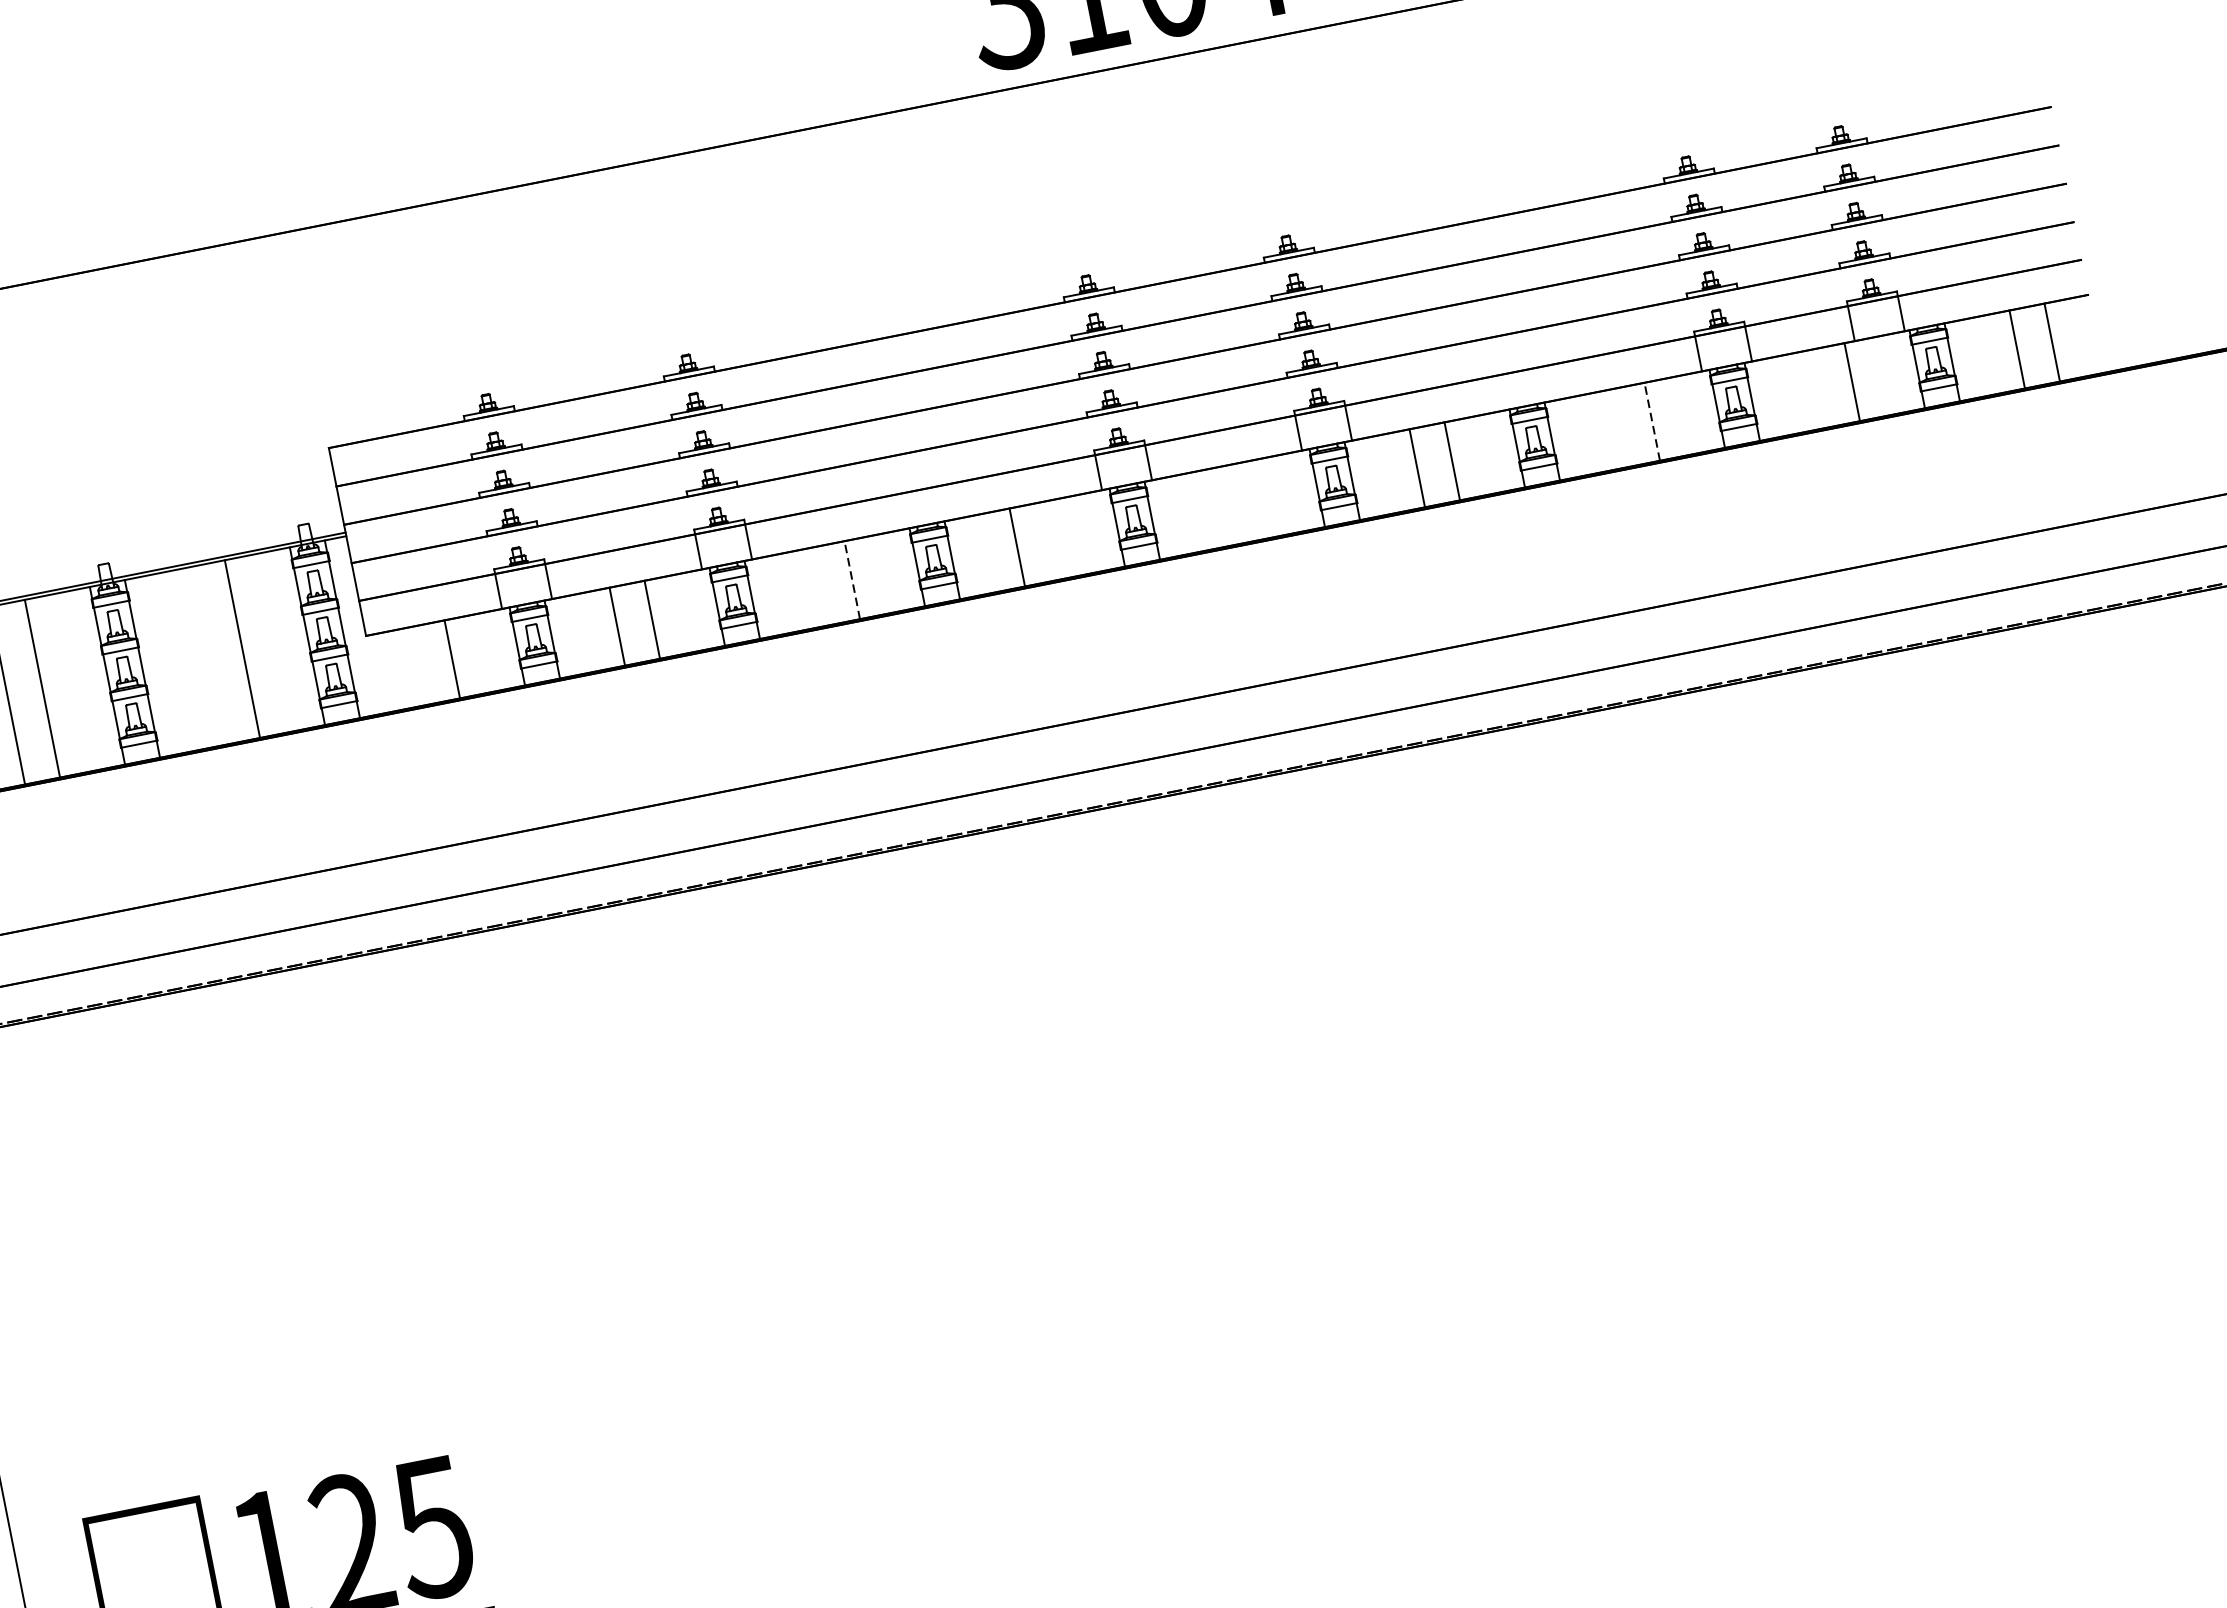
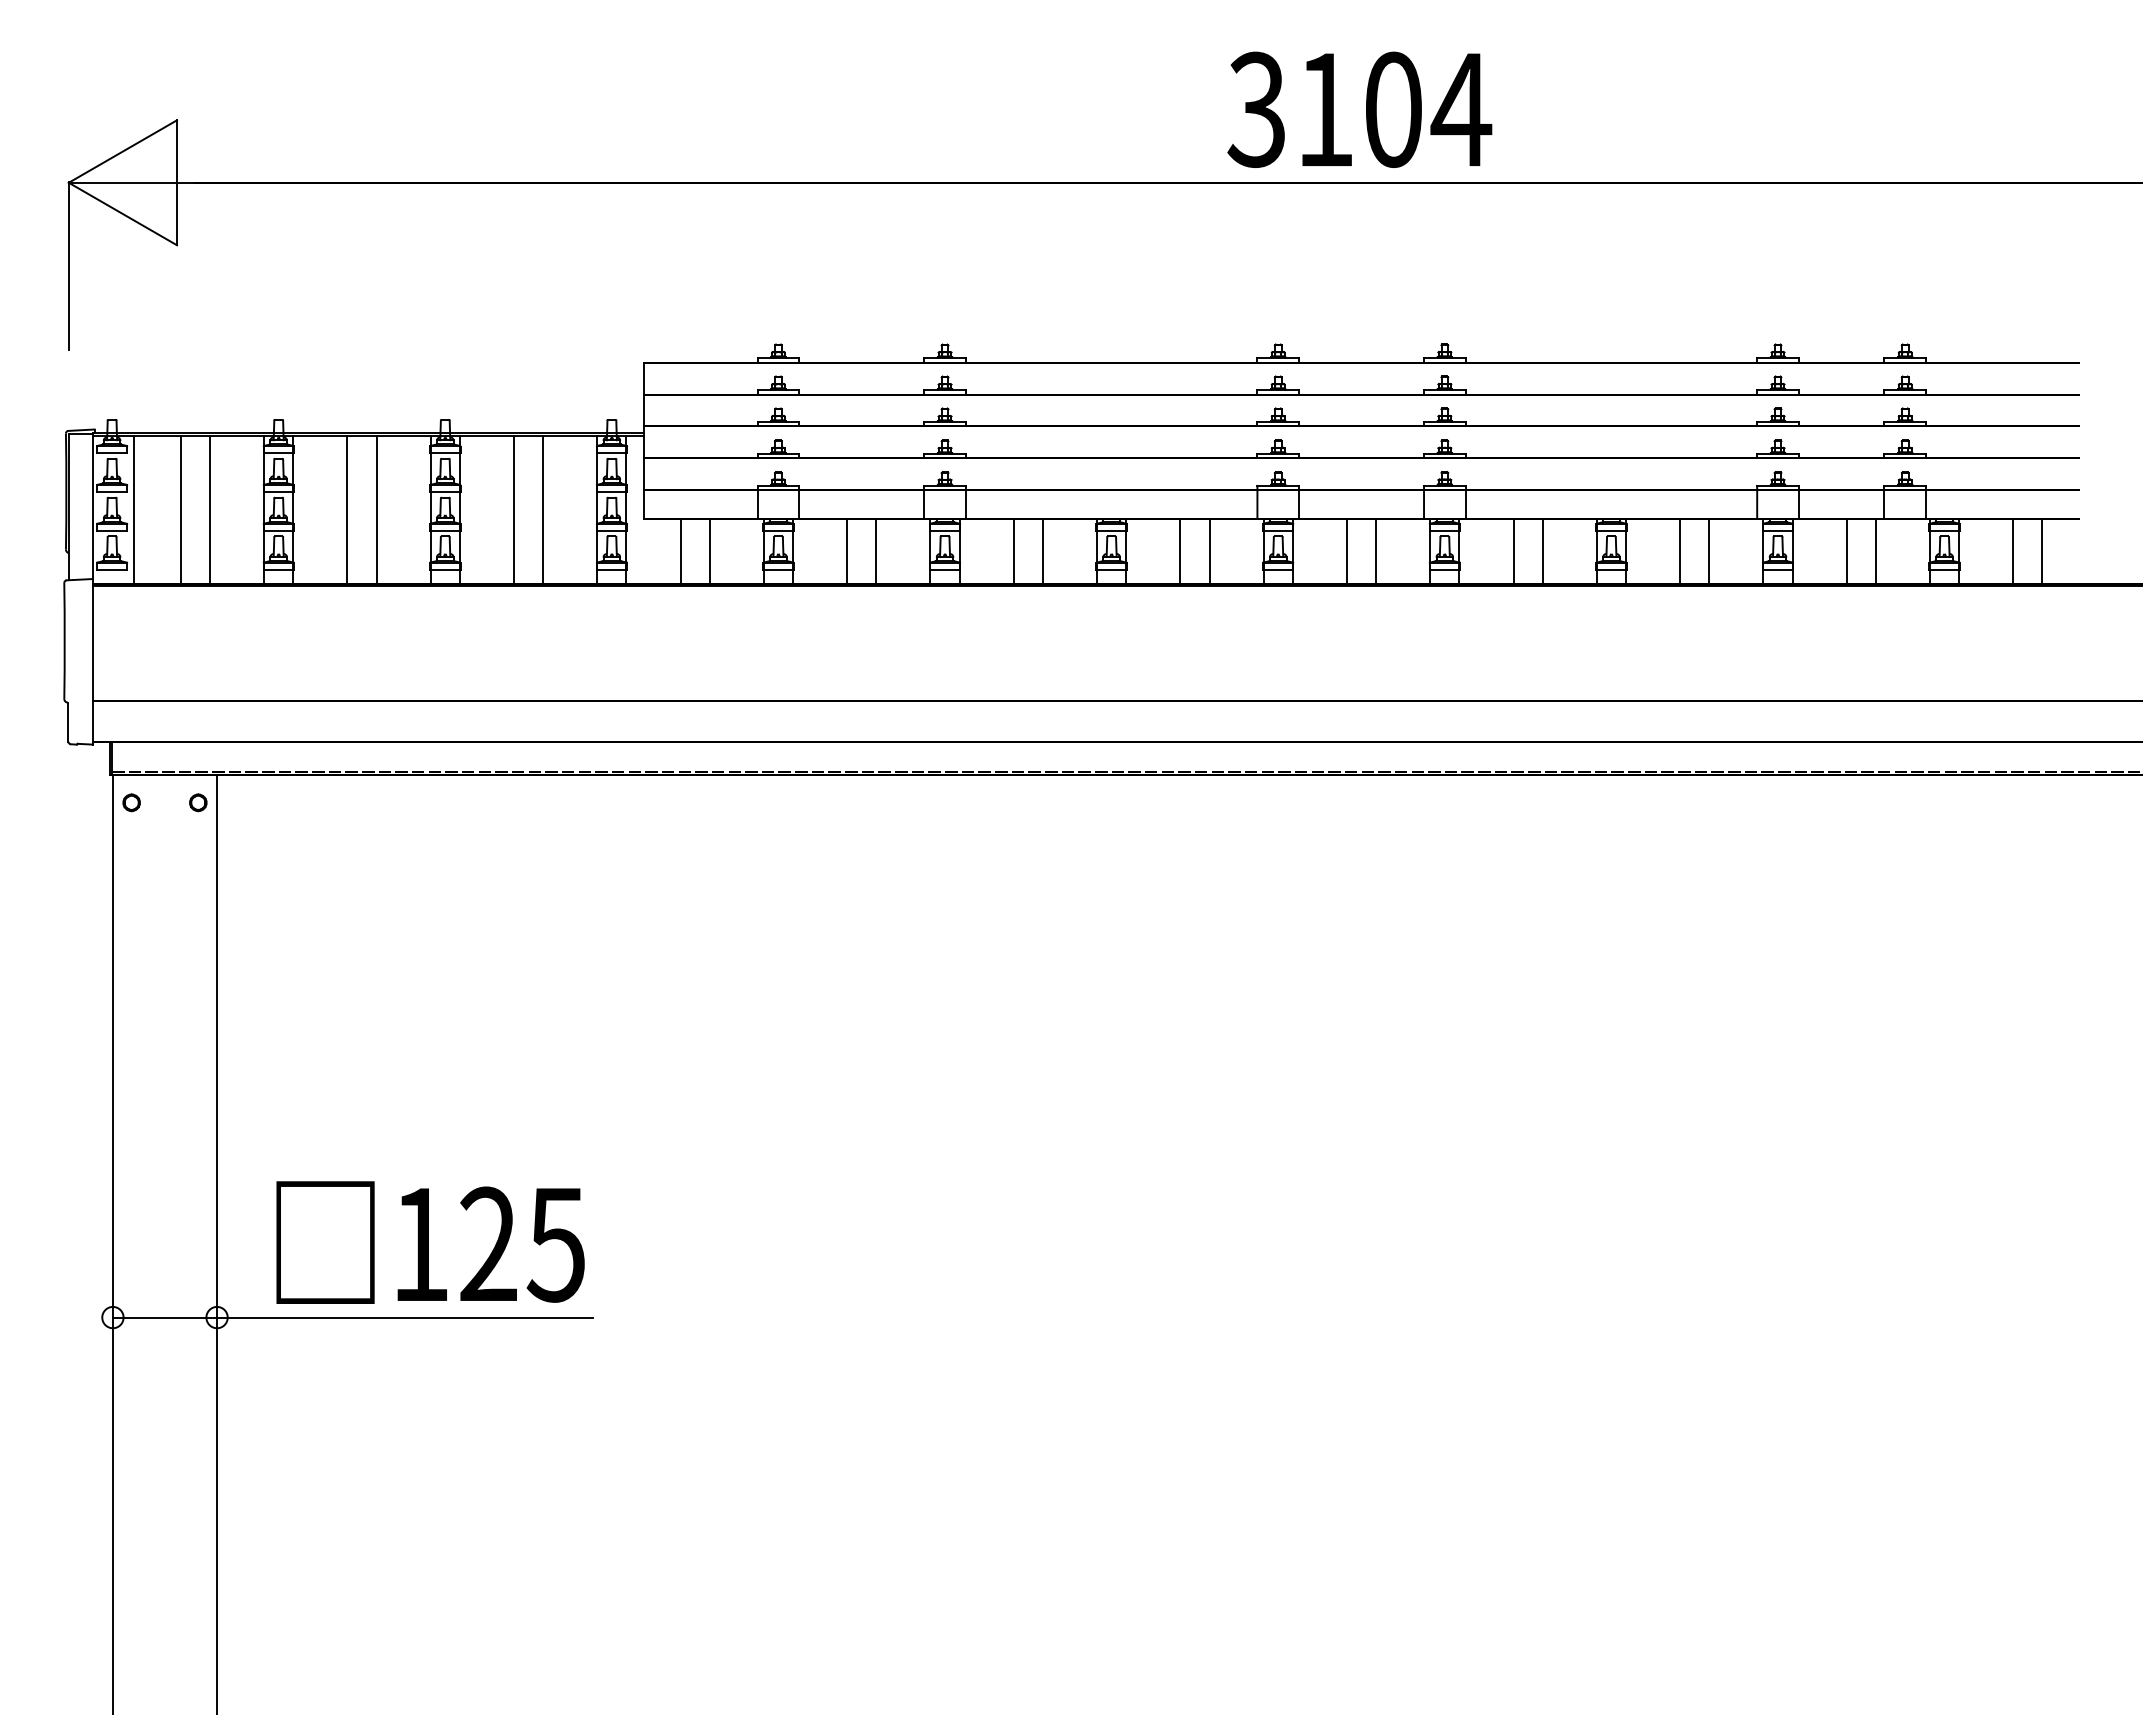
line: (1816, 389) -> (1846, 551), added
line: (1652, 421) -> (1709, 551), dashed -> solid
line: (1617, 428) -> (1680, 551), added
line: (1252, 500) -> (1376, 551), added
line: (1216, 508) -> (1346, 551), added
line: (1052, 540) -> (1209, 551), added
line: (851, 580) -> (1042, 551), dashed -> solid
line: (816, 587) -> (1013, 551), added
line: (207, 655) -> (514, 509), added
line: (417, 666) -> (680, 551), added

